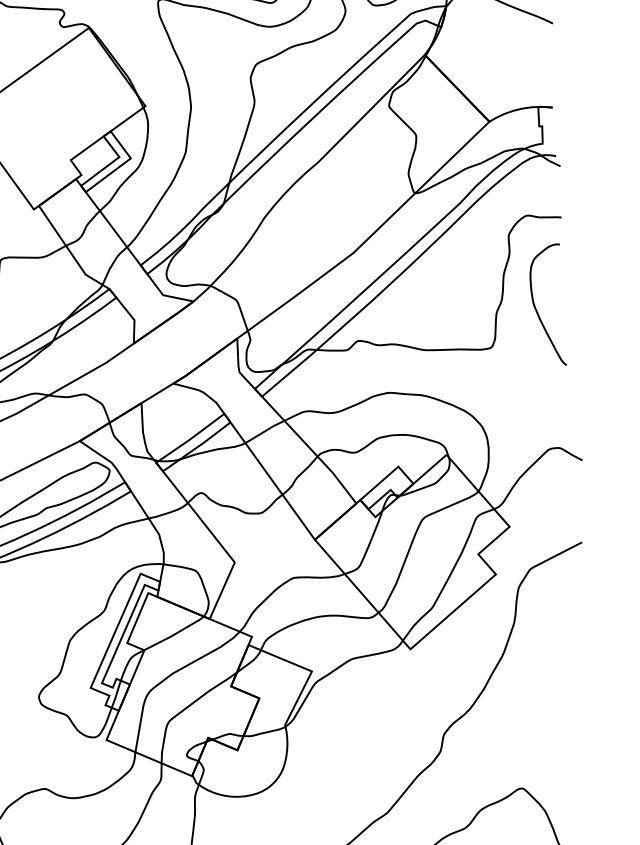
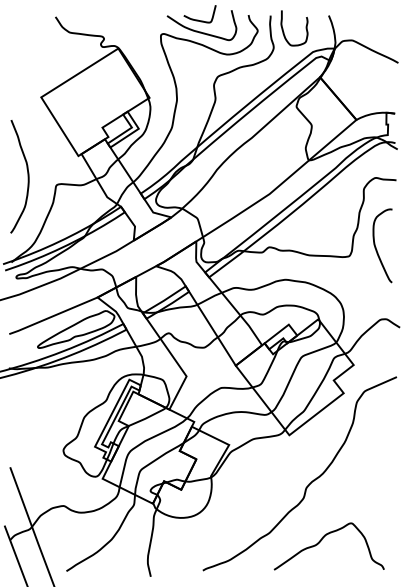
curve: (537, 308) -> (376, 247), moved

